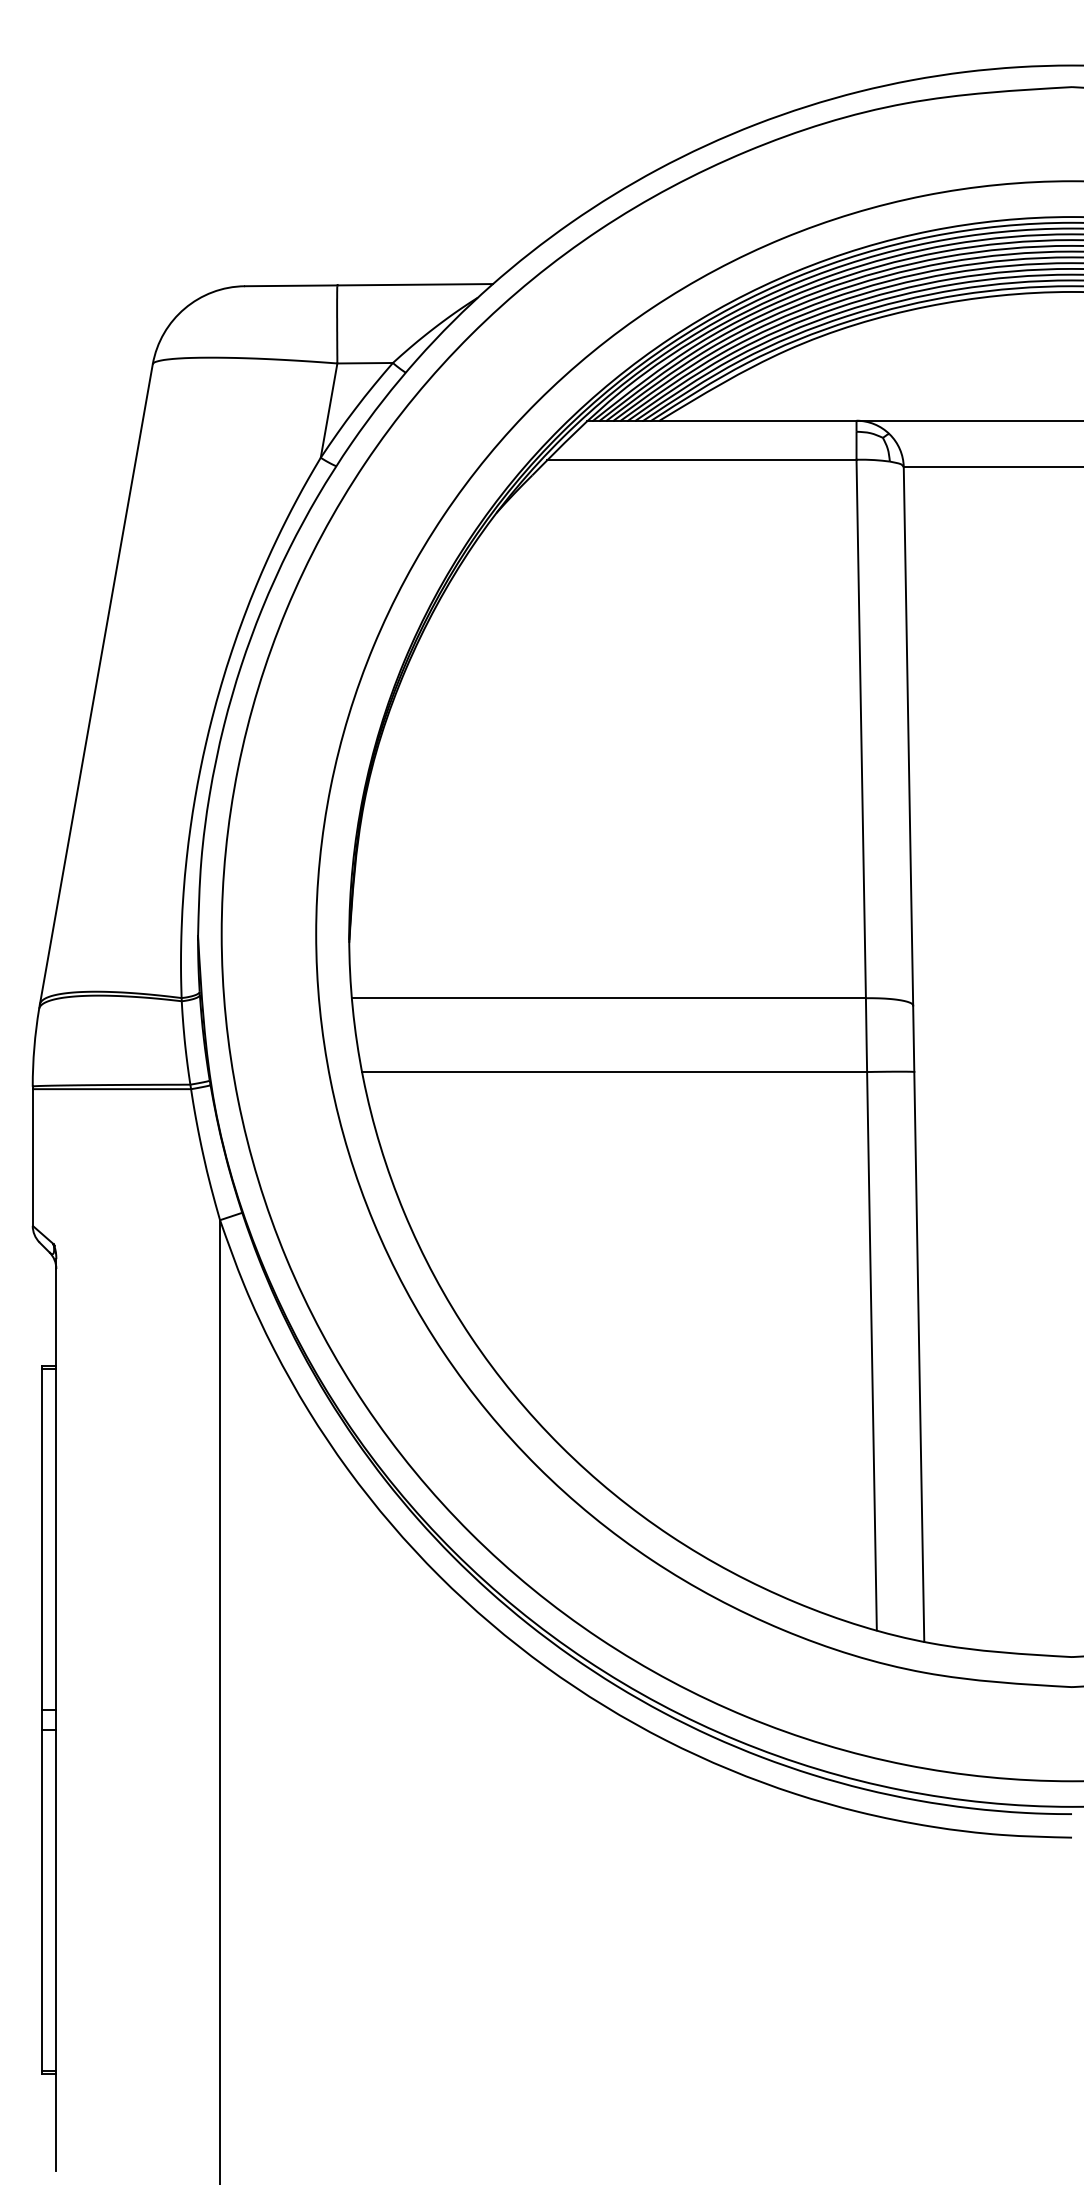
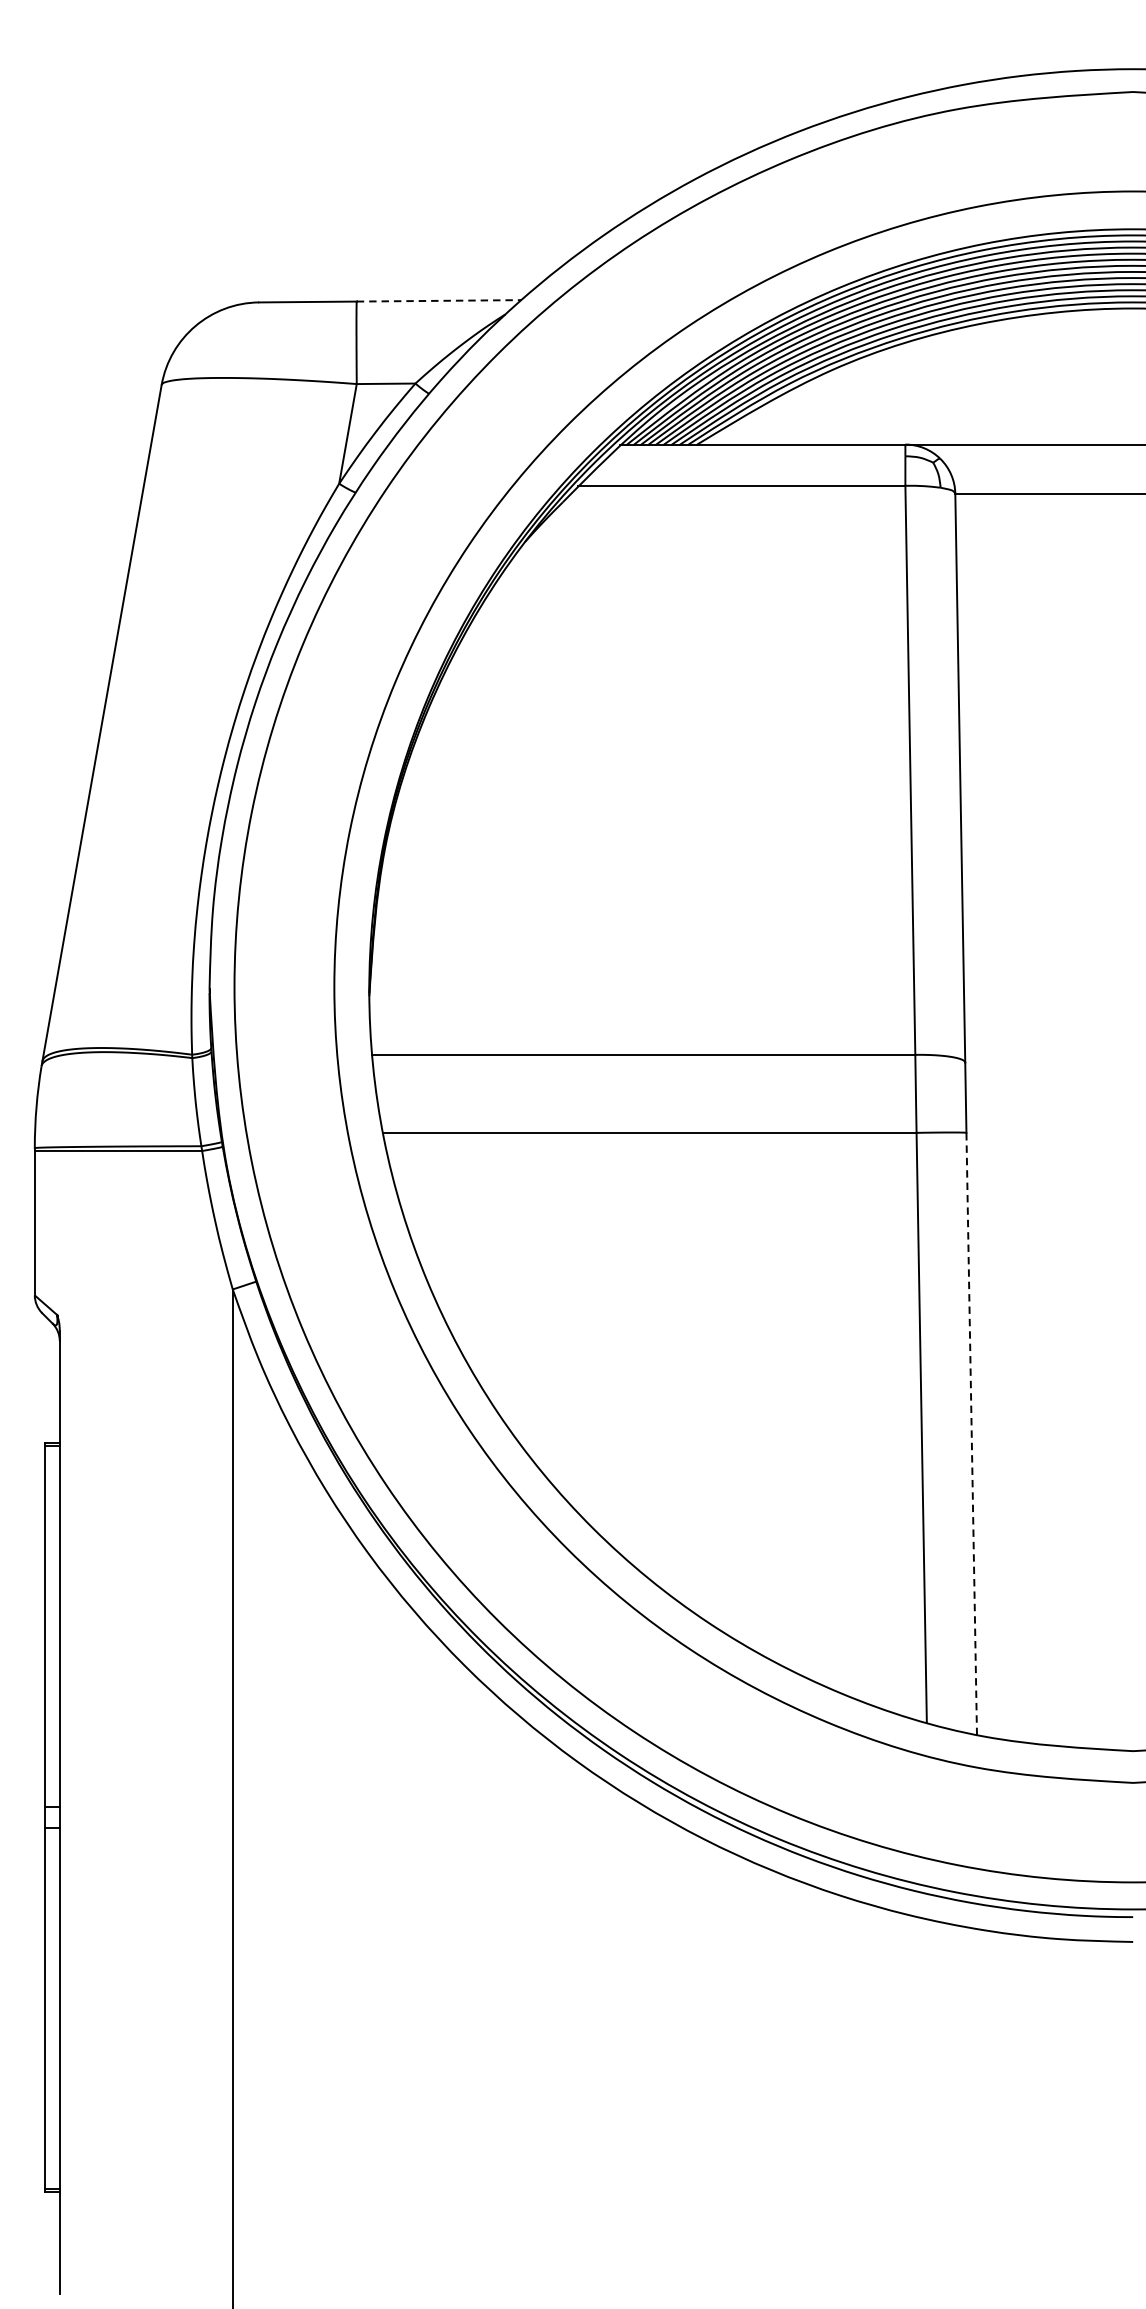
line: (415, 284) -> (439, 300), solid -> dashed
line: (919, 1356) -> (971, 1433), solid -> dashed

